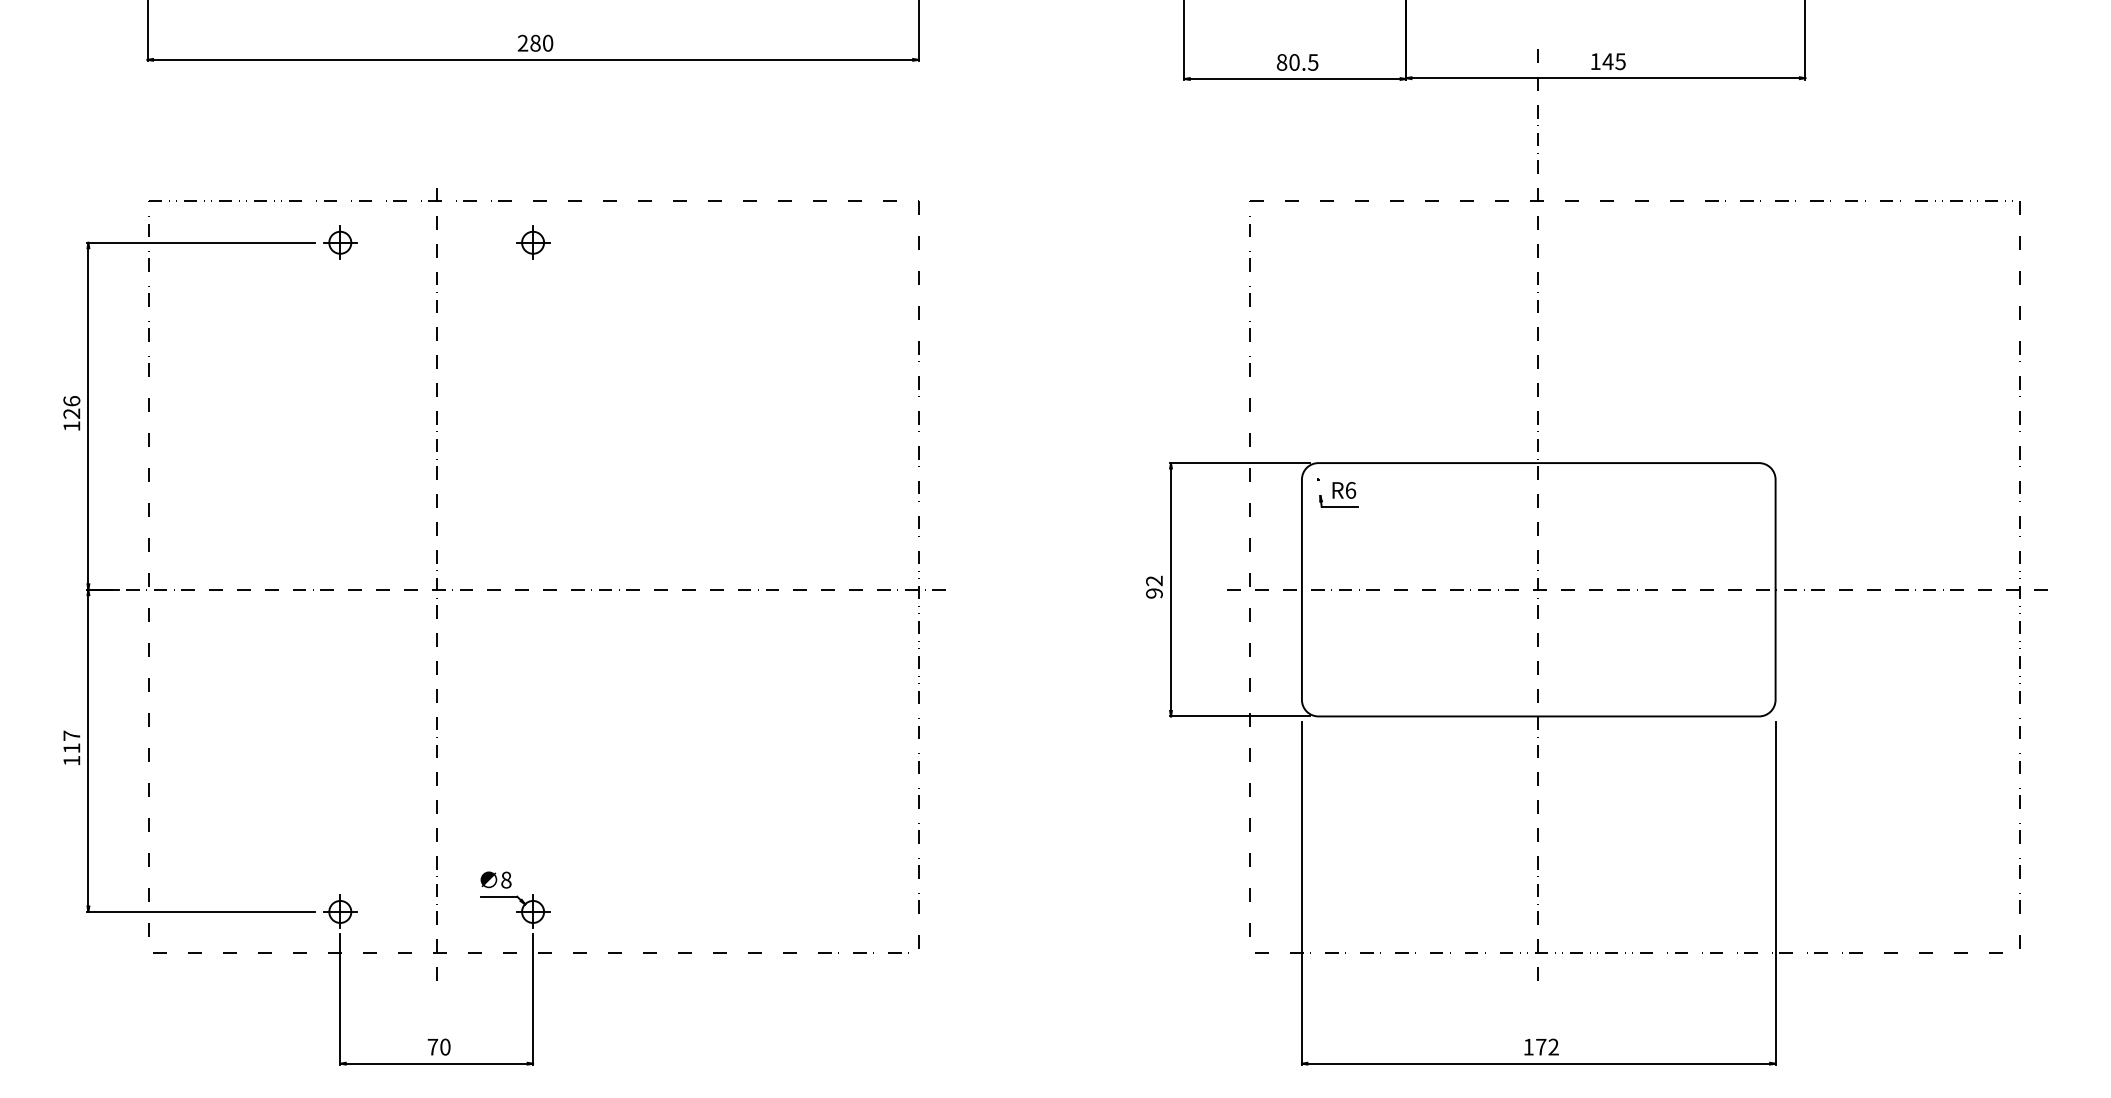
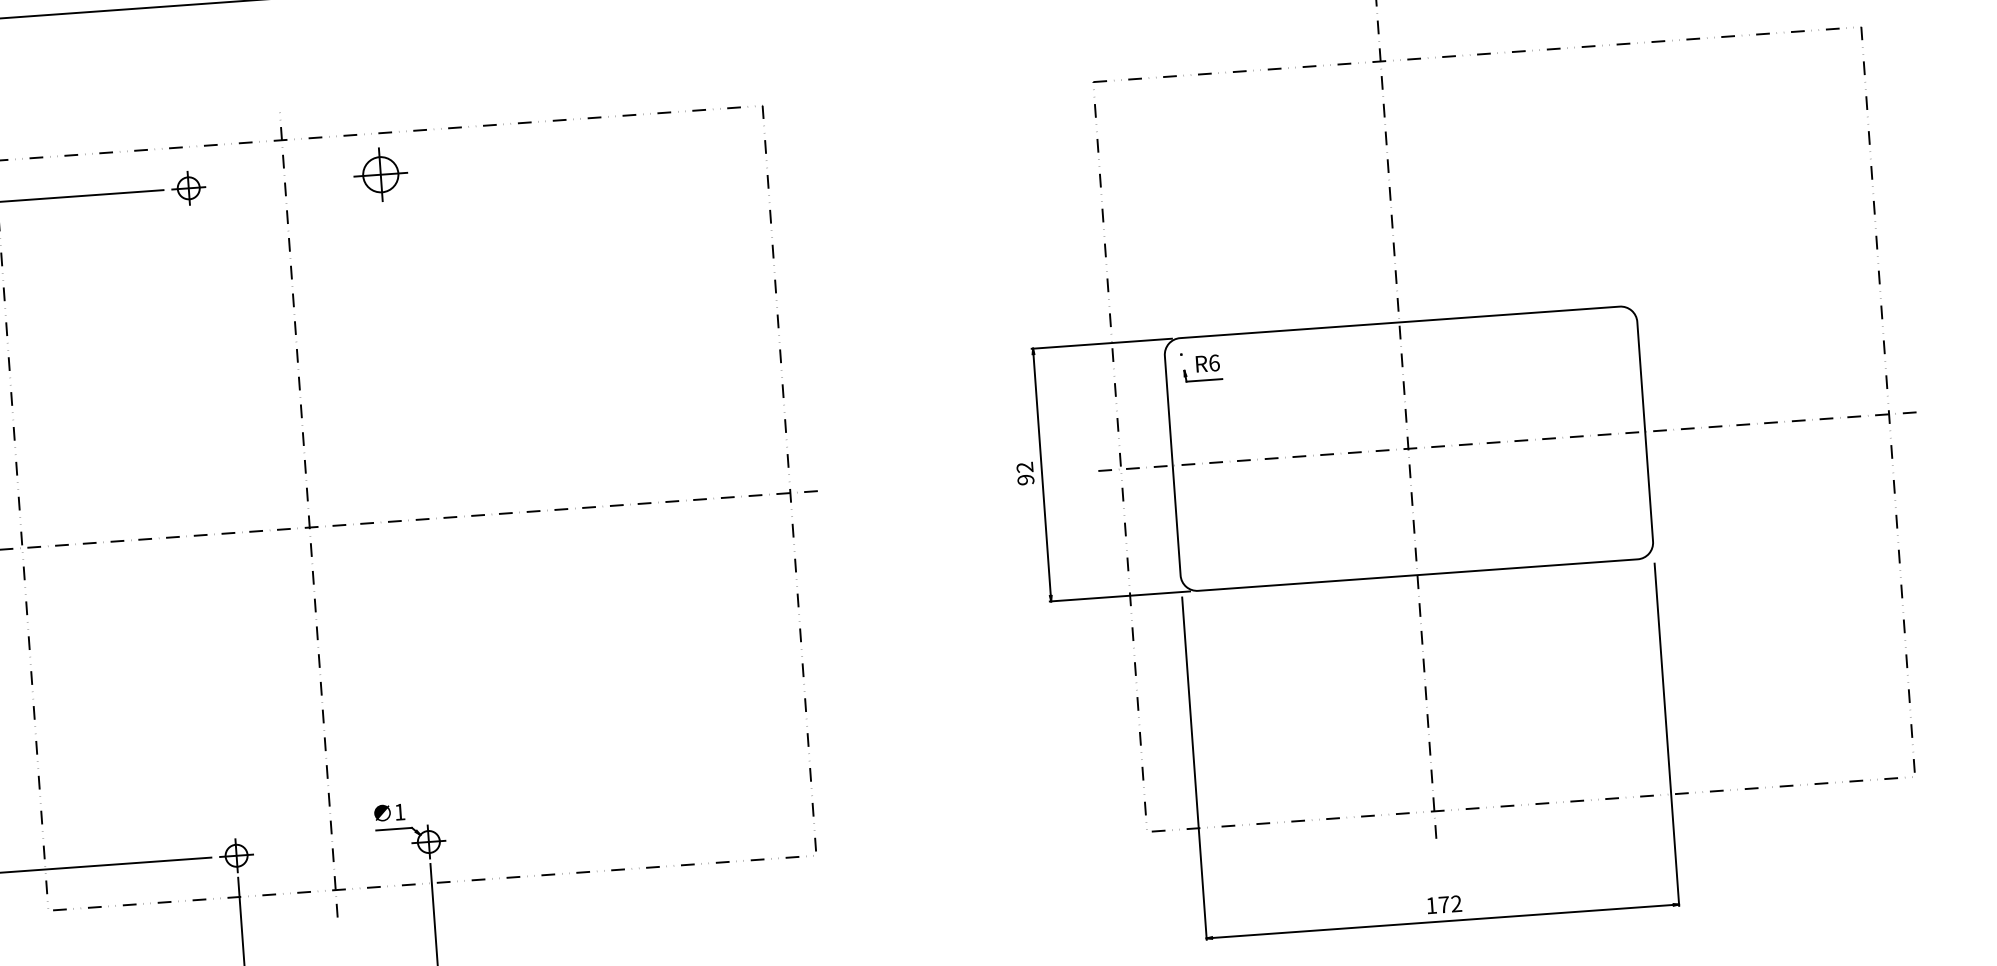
part: (533, 242) -> (381, 174), size x1.6
text: (506, 879) -> (400, 811), 8 -> 1

